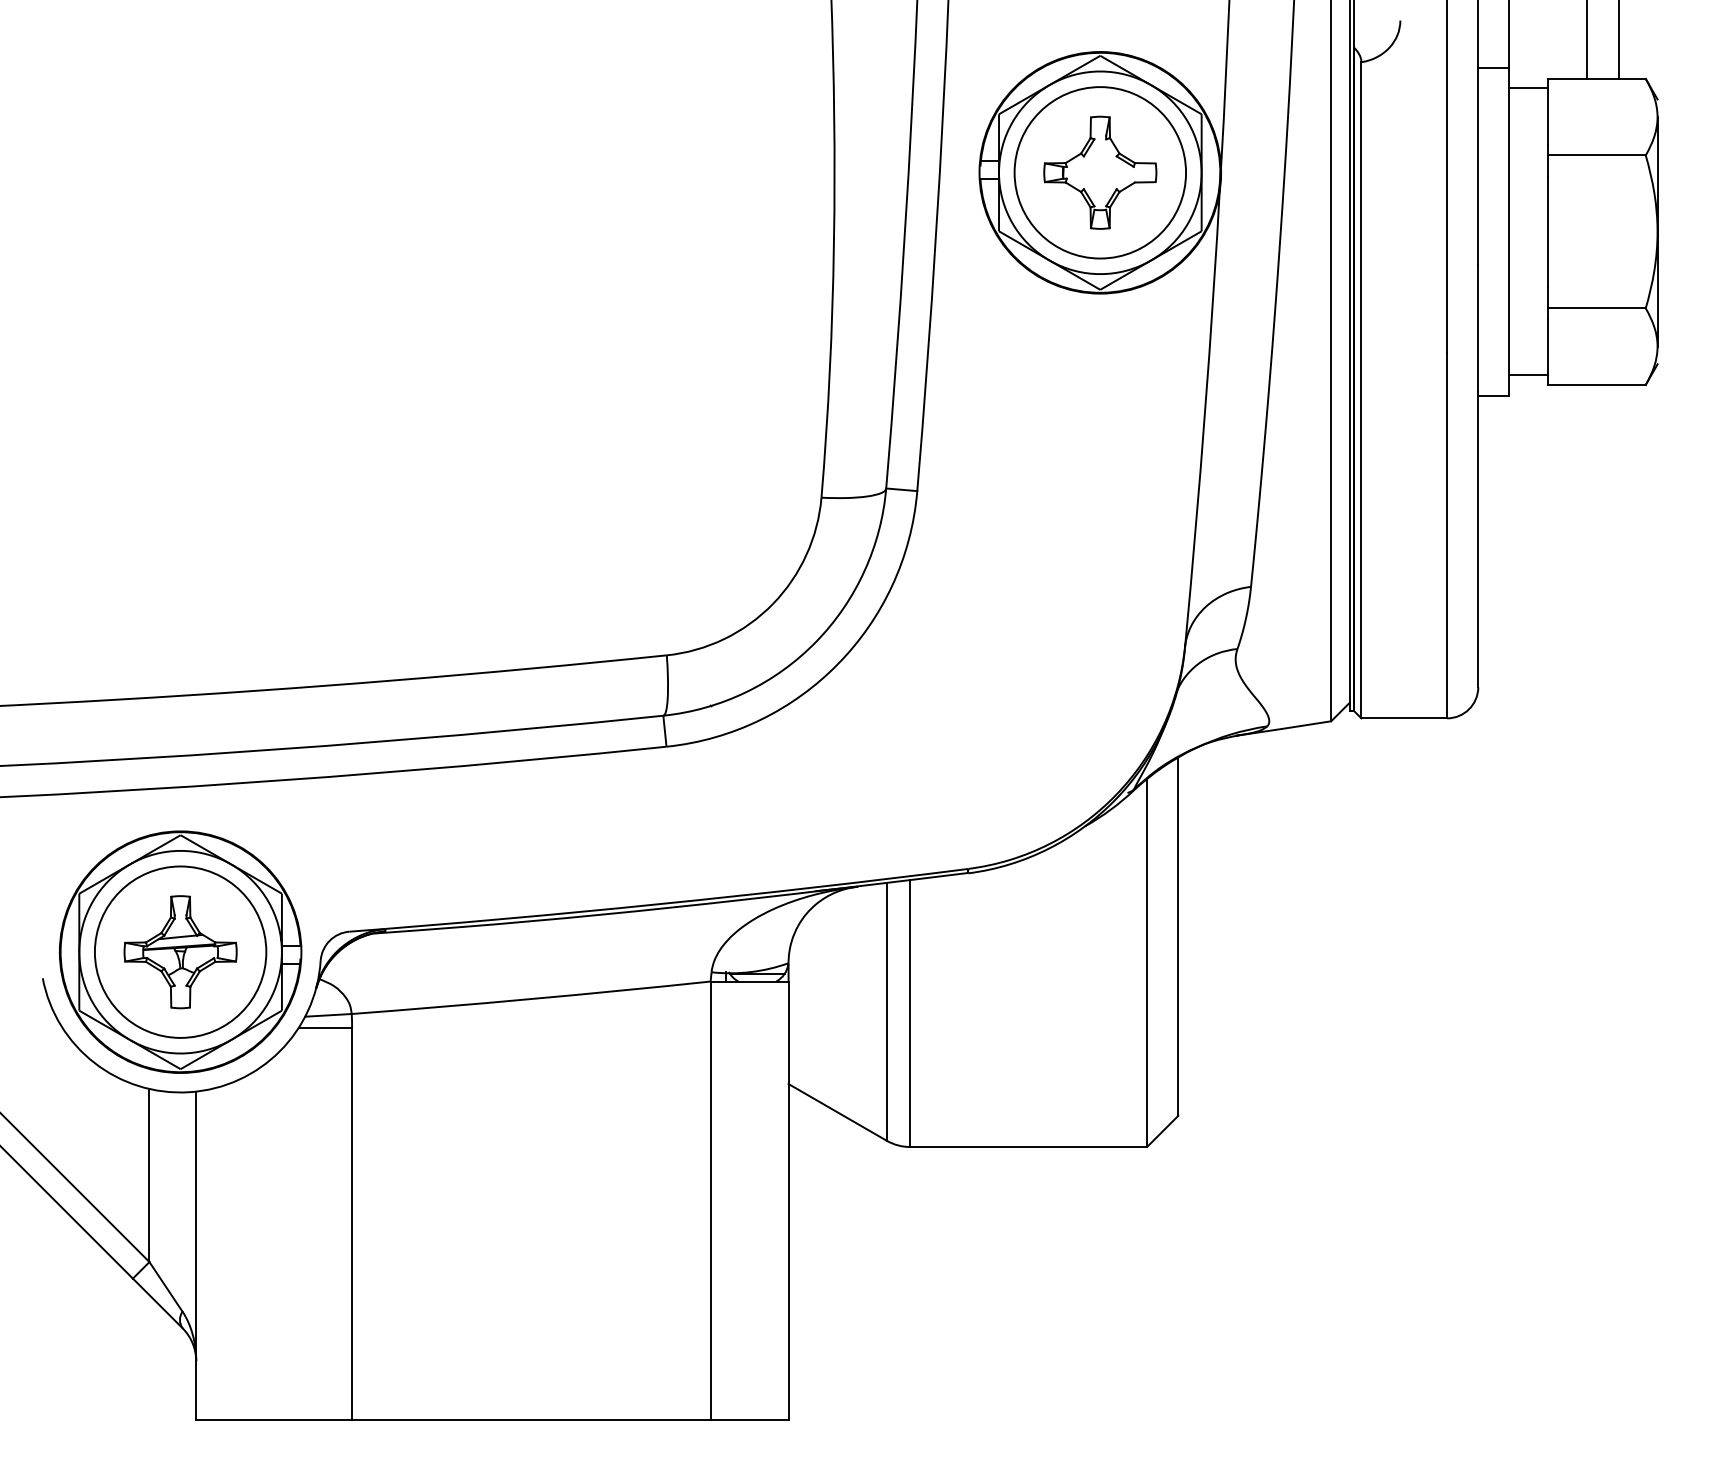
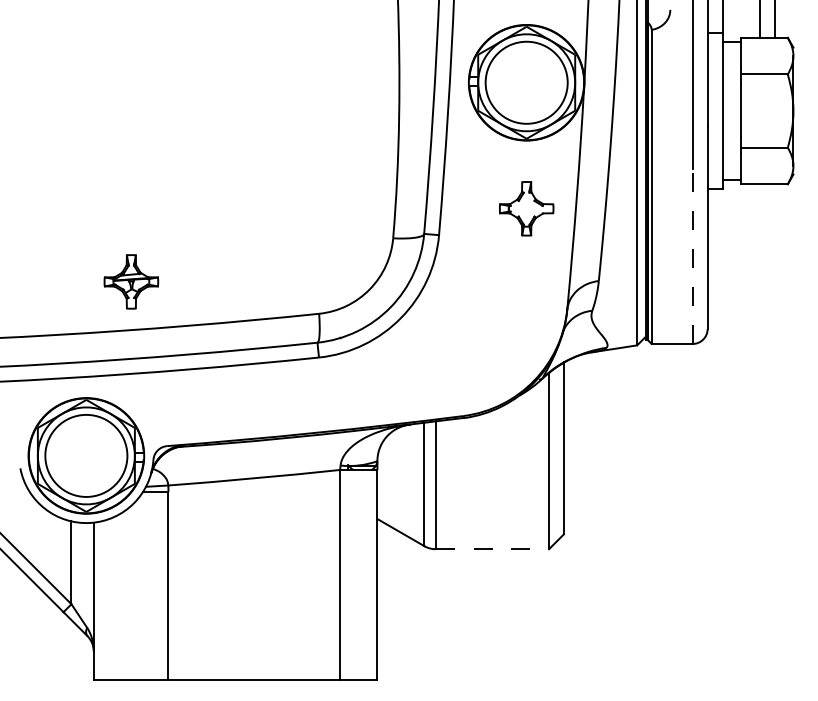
part: (1099, 172) -> (526, 208), moved
line: (1446, 535) -> (692, 256), solid -> dashed
part: (180, 951) -> (131, 281), moved
line: (1028, 1147) -> (492, 549), solid -> dashed

